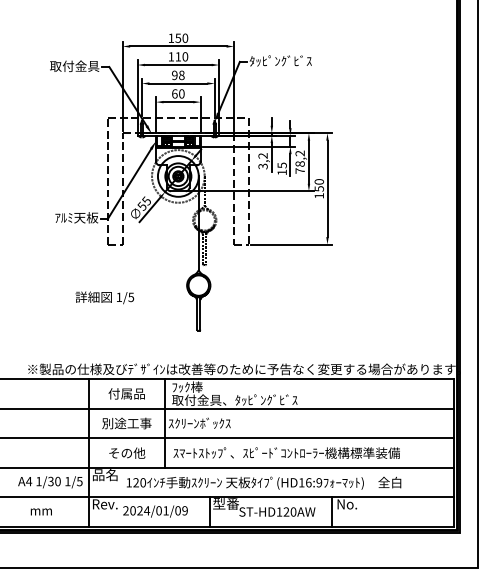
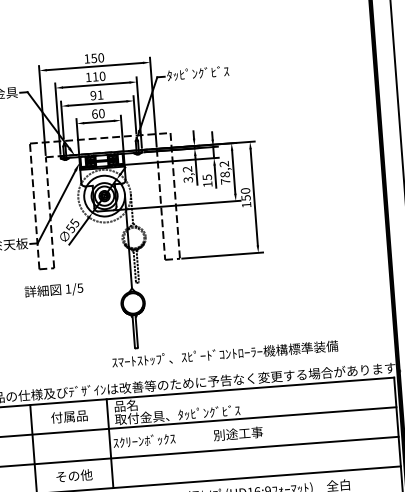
text: (181, 75) -> (100, 95), 98 -> 91
text: (104, 297) -> (53, 290), moved
text: (187, 386) -> (129, 404), ﾌｯｸ棒 -> 品名
text: (126, 423) -> (237, 433), moved
text: (286, 452) -> (224, 353), moved

